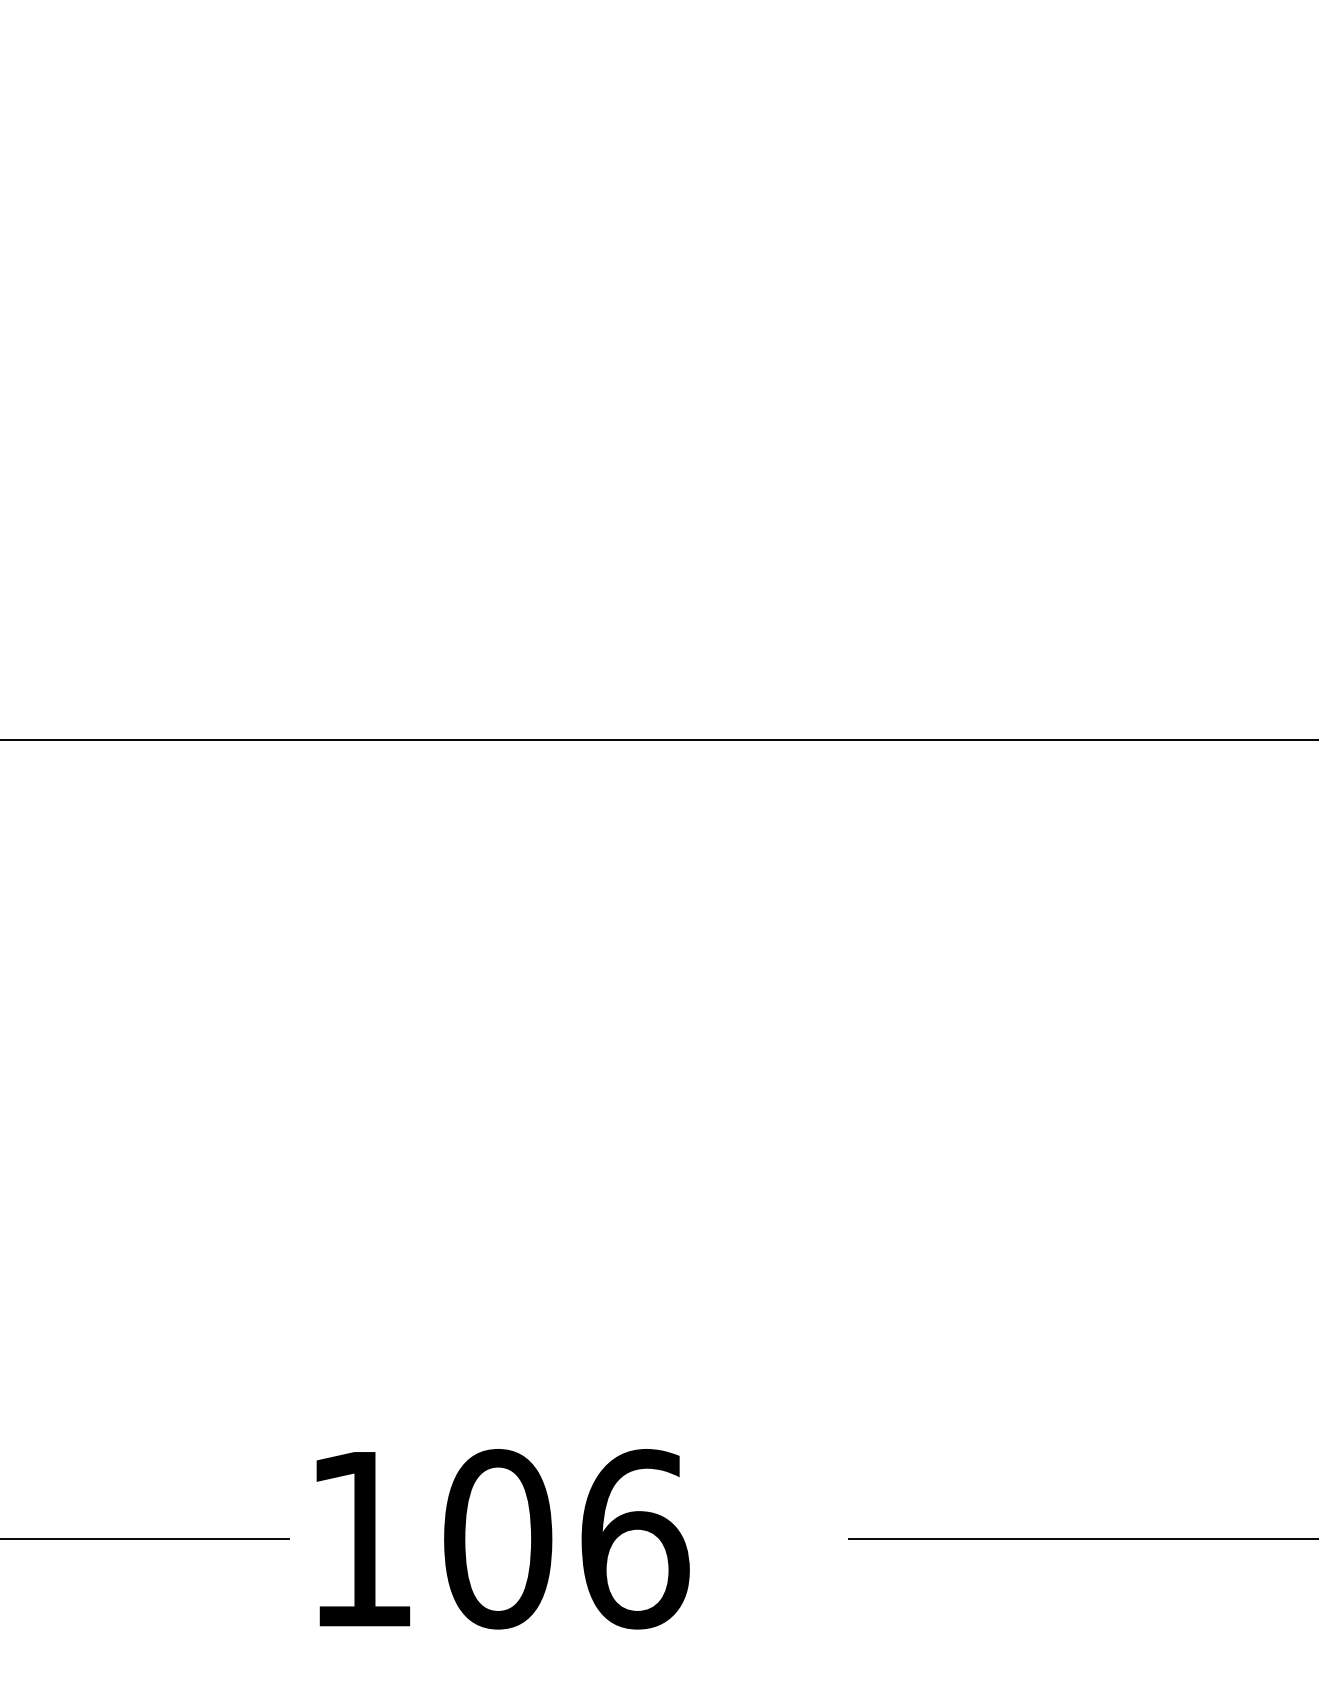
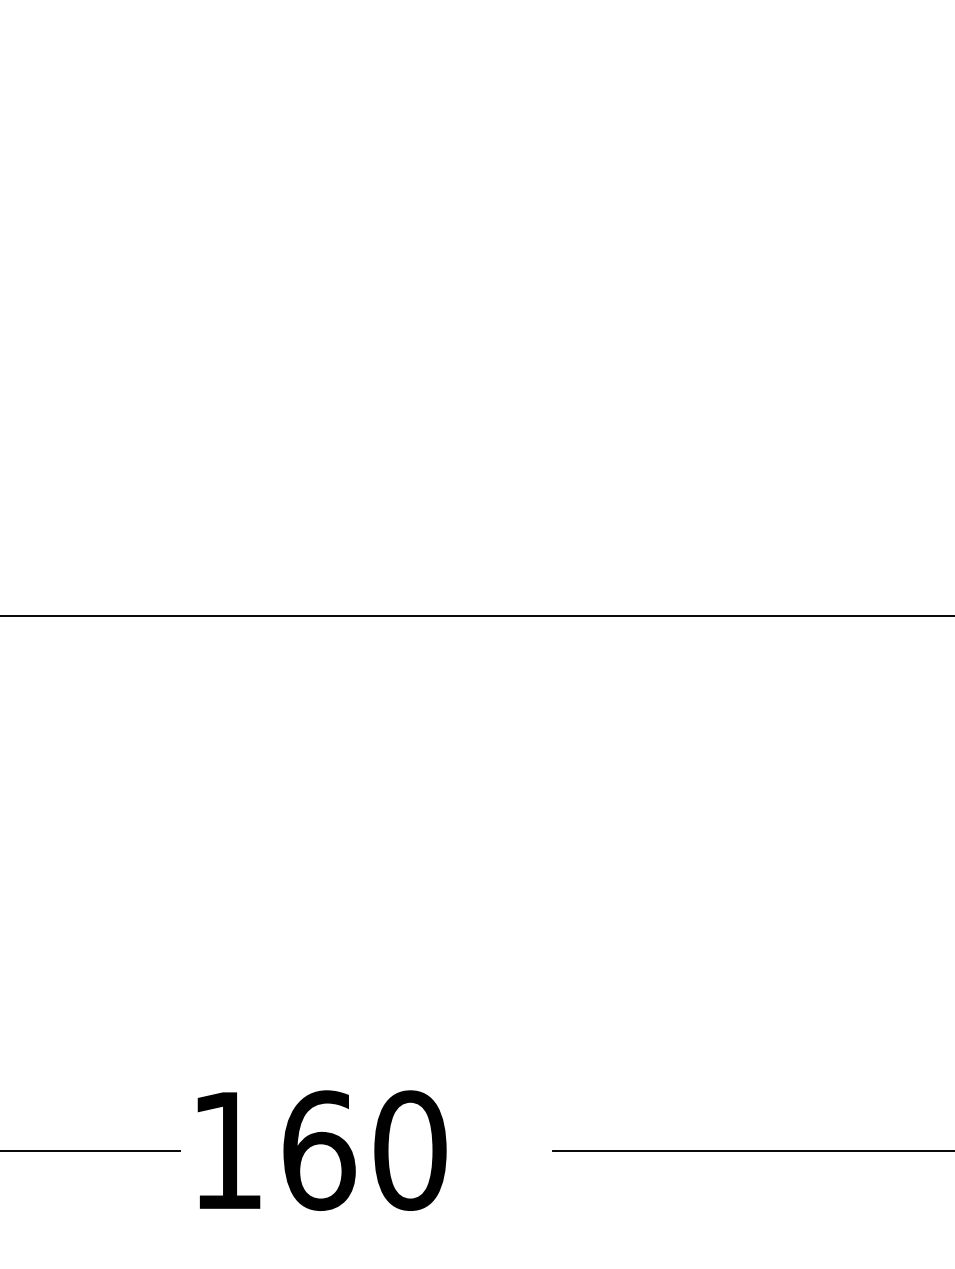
text: (567, 1539) -> (365, 1150), 106 -> 160

